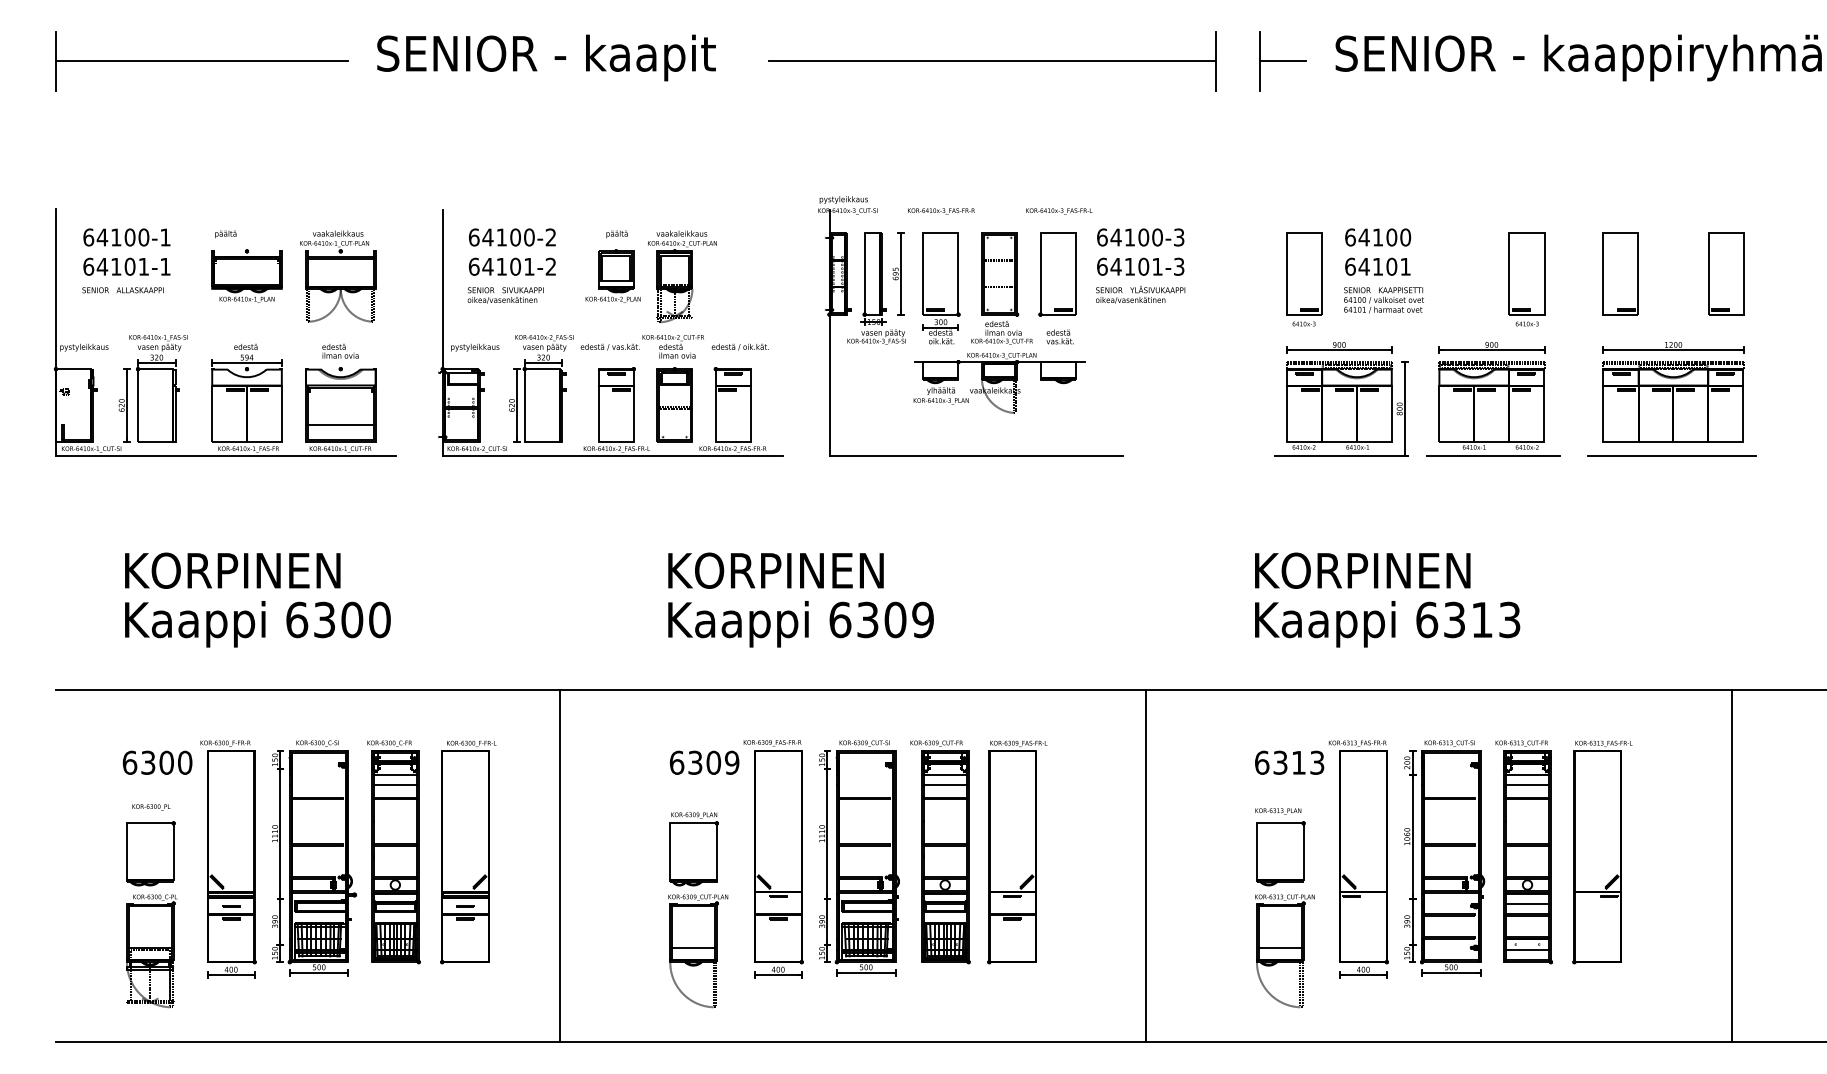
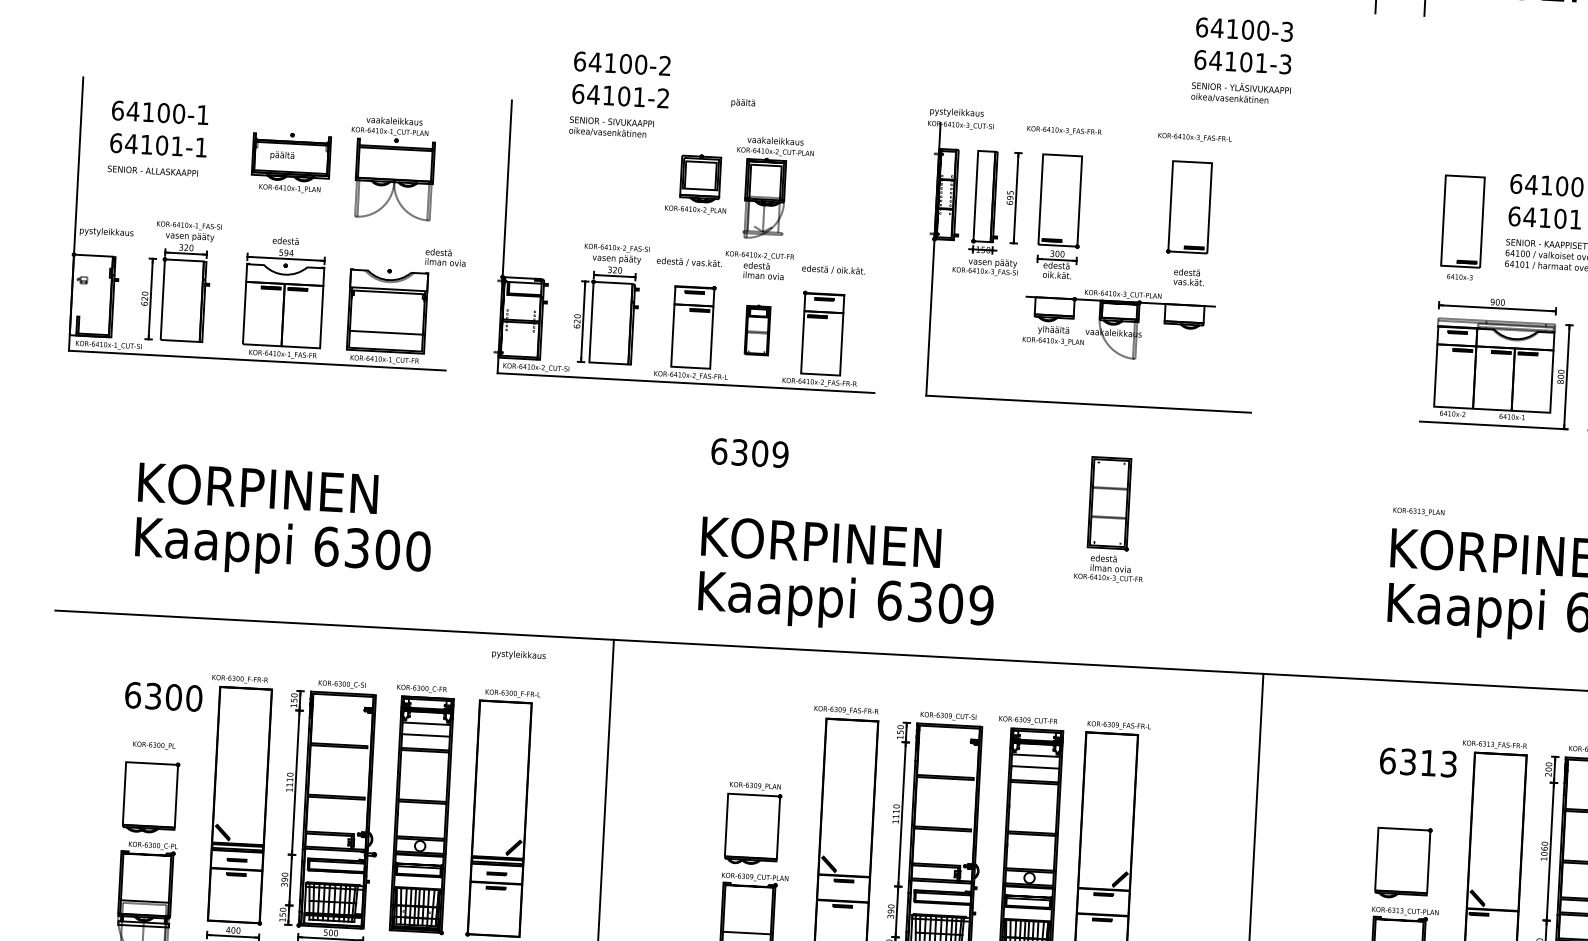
text: (225, 234) -> (282, 155), moved
text: (616, 234) -> (742, 103), moved
text: (511, 265) -> (619, 94), moved
text: (1140, 265) -> (1242, 60), moved
part: (1001, 288) -> (1110, 519), moved
text: (475, 347) -> (519, 655), moved
text: (340, 350) -> (445, 256), moved
part: (674, 404) -> (757, 329), size x0.6
text: (800, 599) -> (846, 575), moved
text: (704, 762) -> (749, 452), moved
text: (1278, 811) -> (1419, 512), moved

